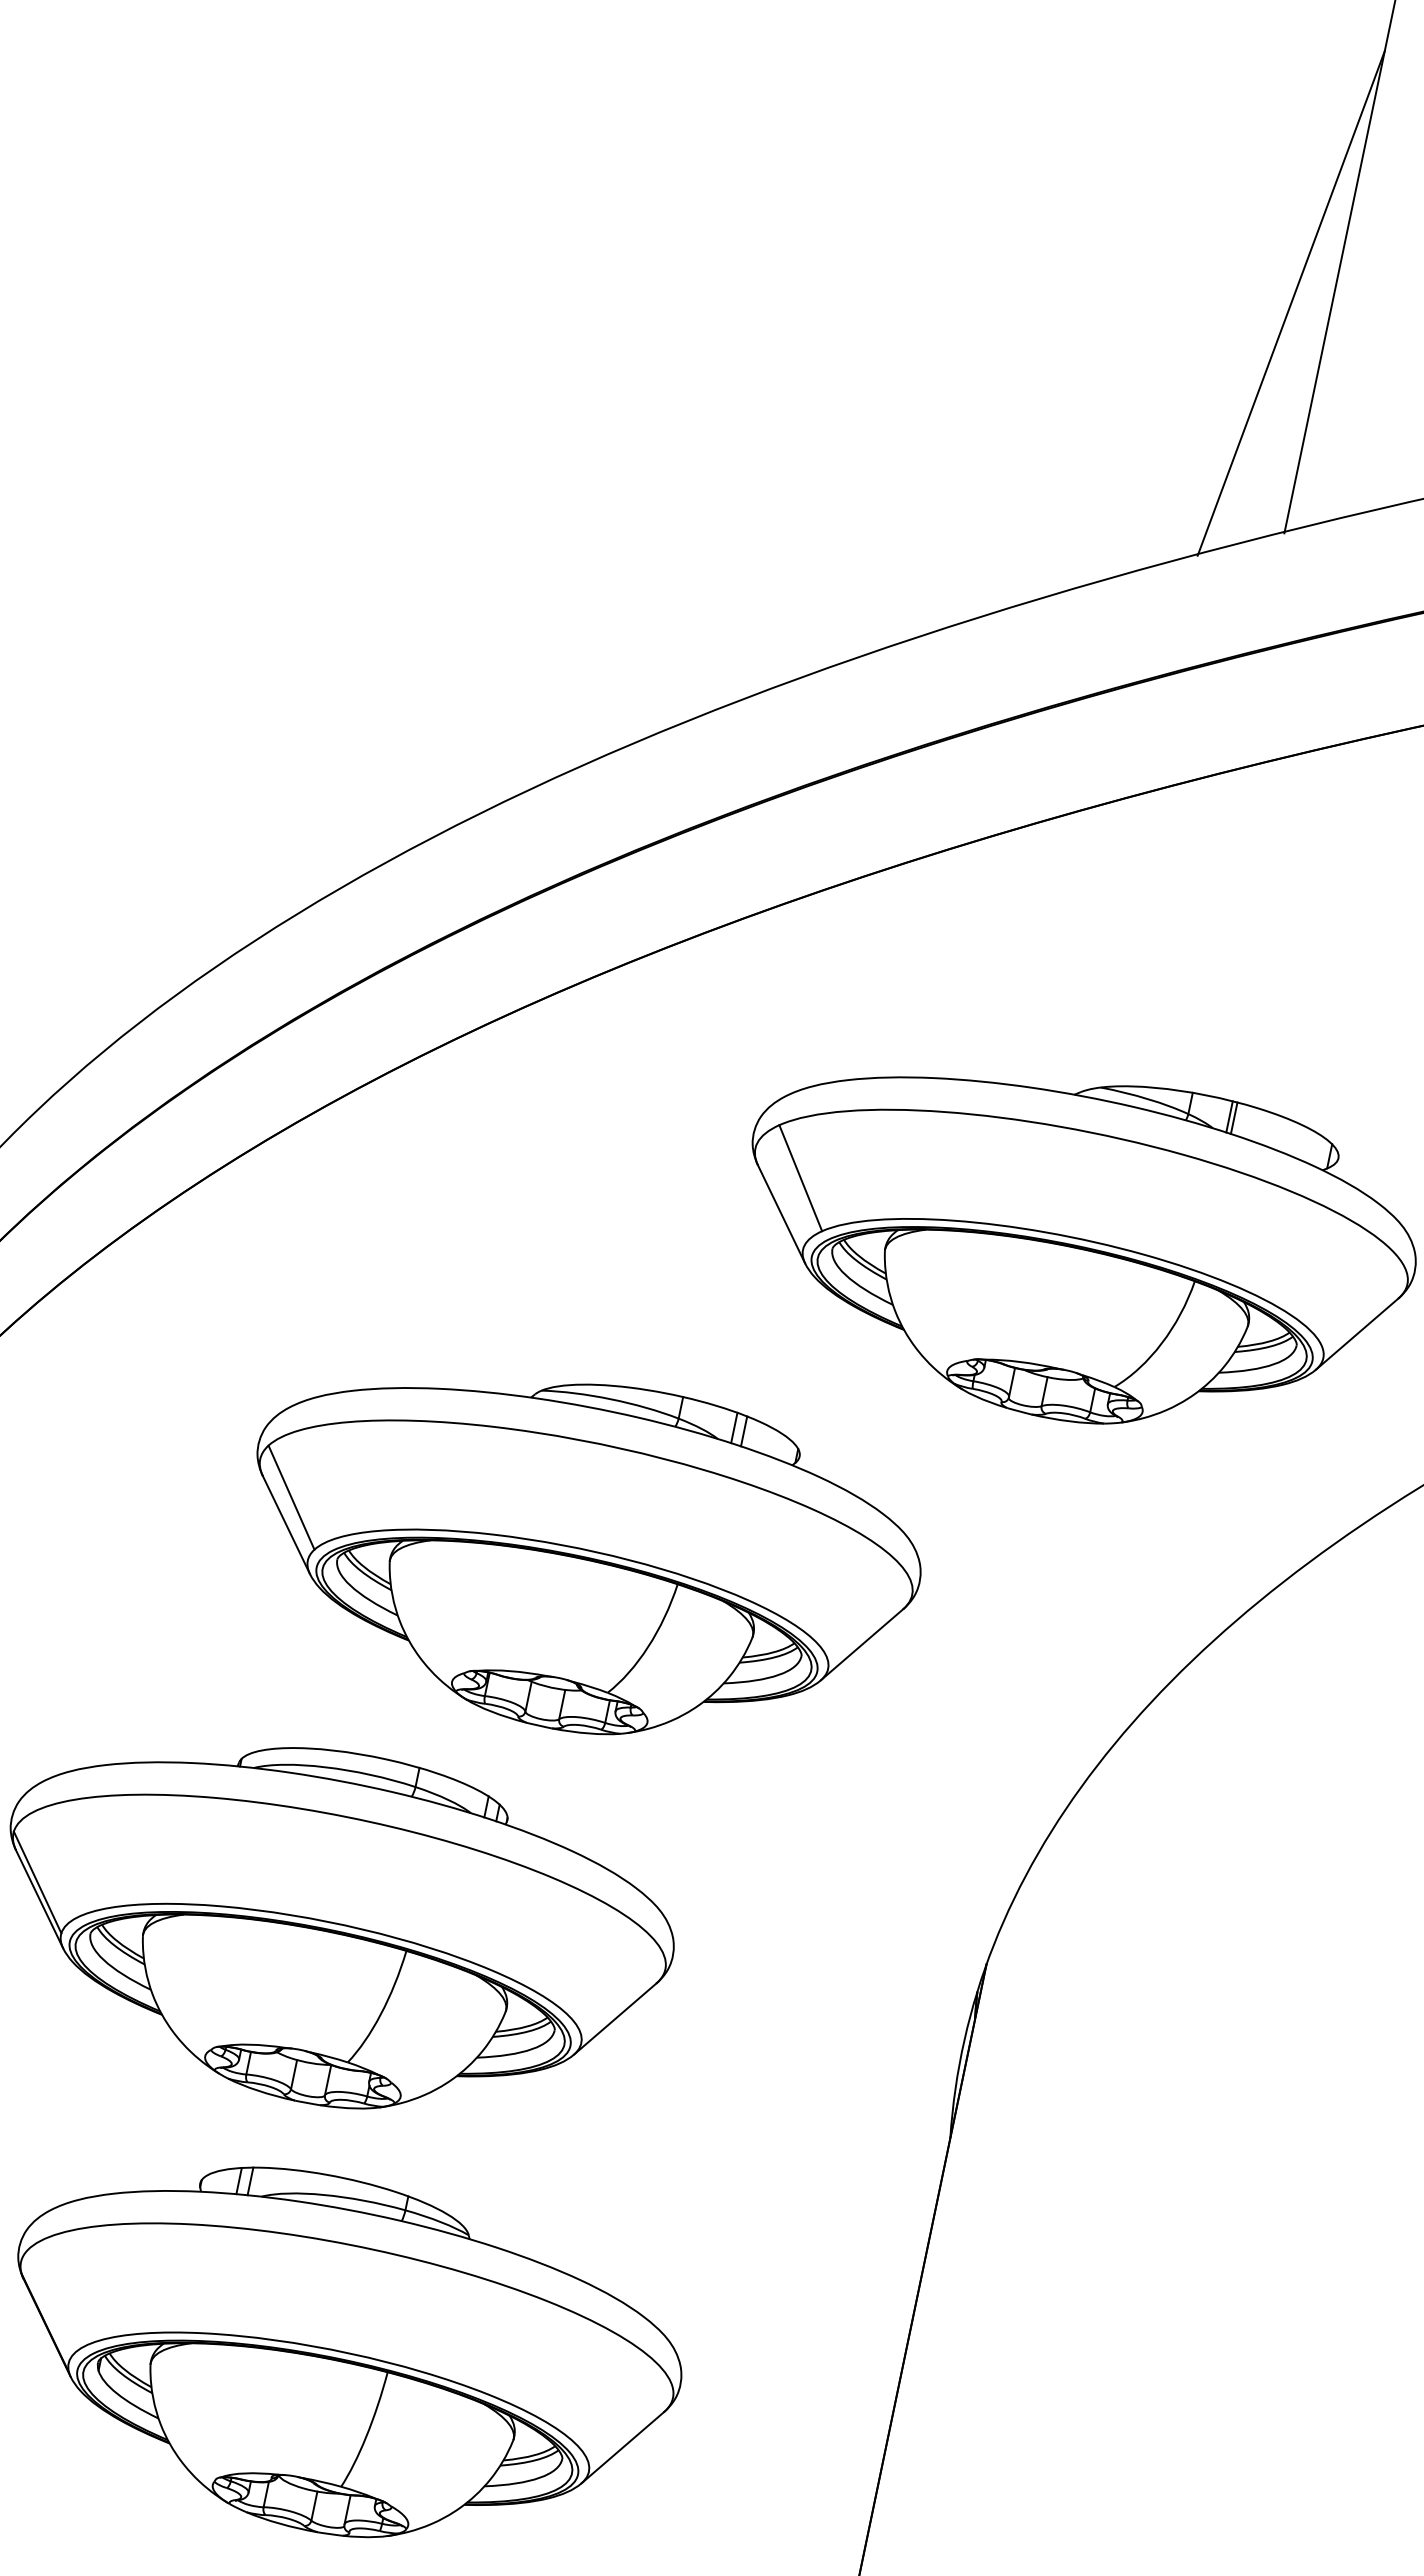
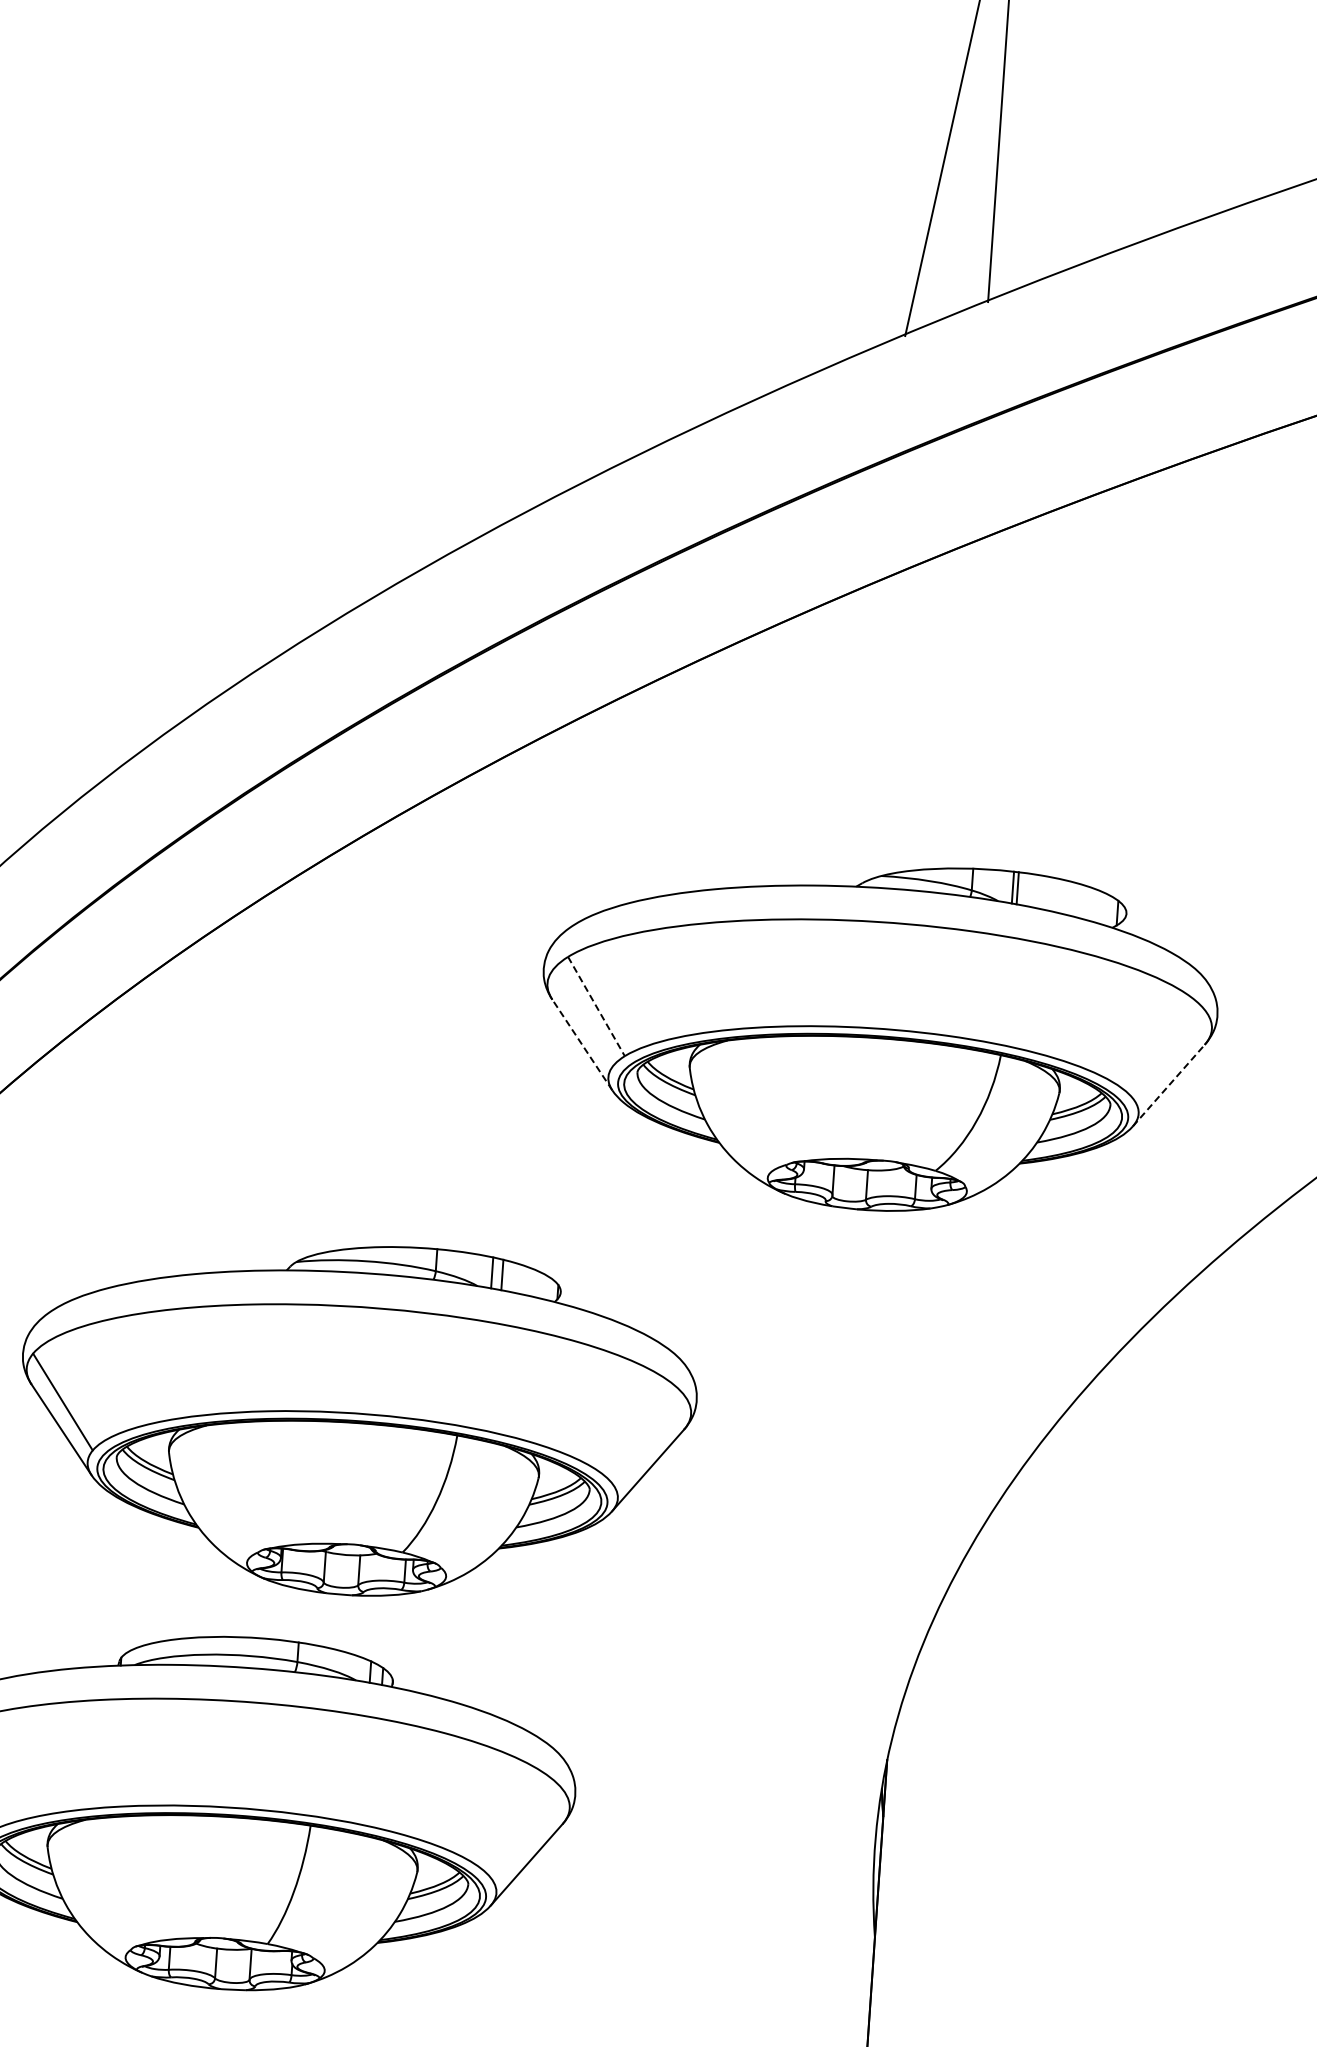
line: (800, 1178) -> (596, 1006), solid -> dashed
line: (781, 1213) -> (582, 1044), solid -> dashed
line: (1357, 1333) -> (1169, 1084), solid -> dashed
part: (588, 1559) -> (365, 1423), moved

